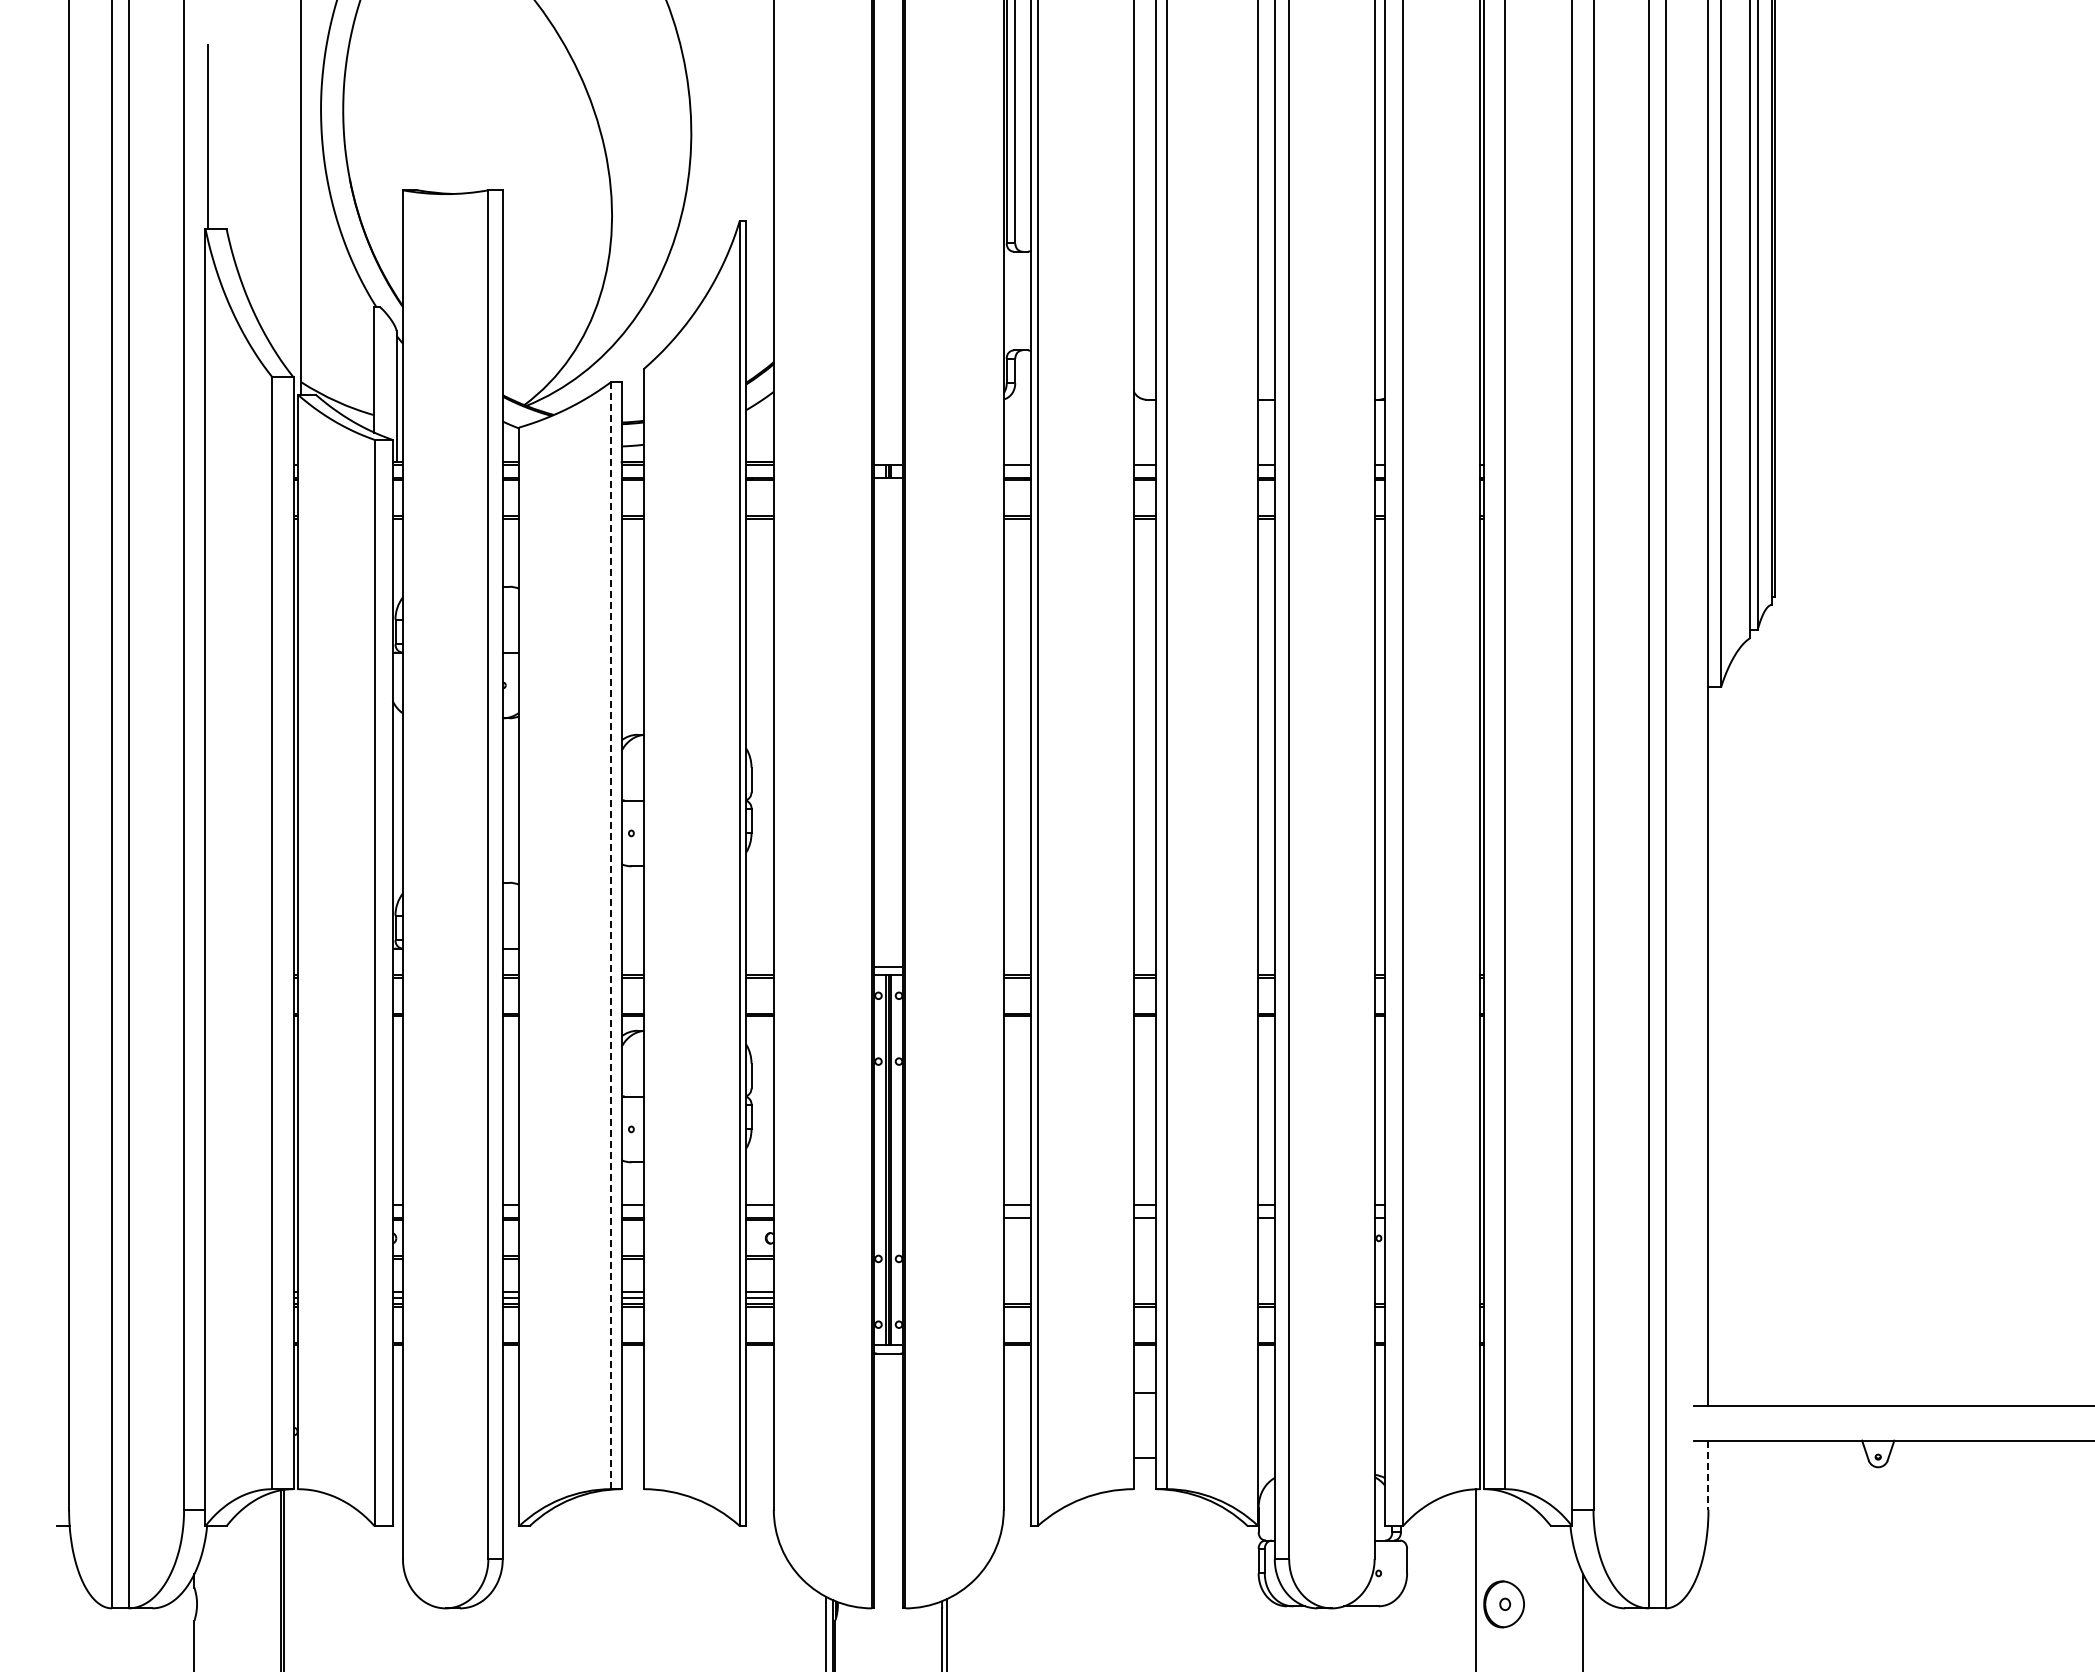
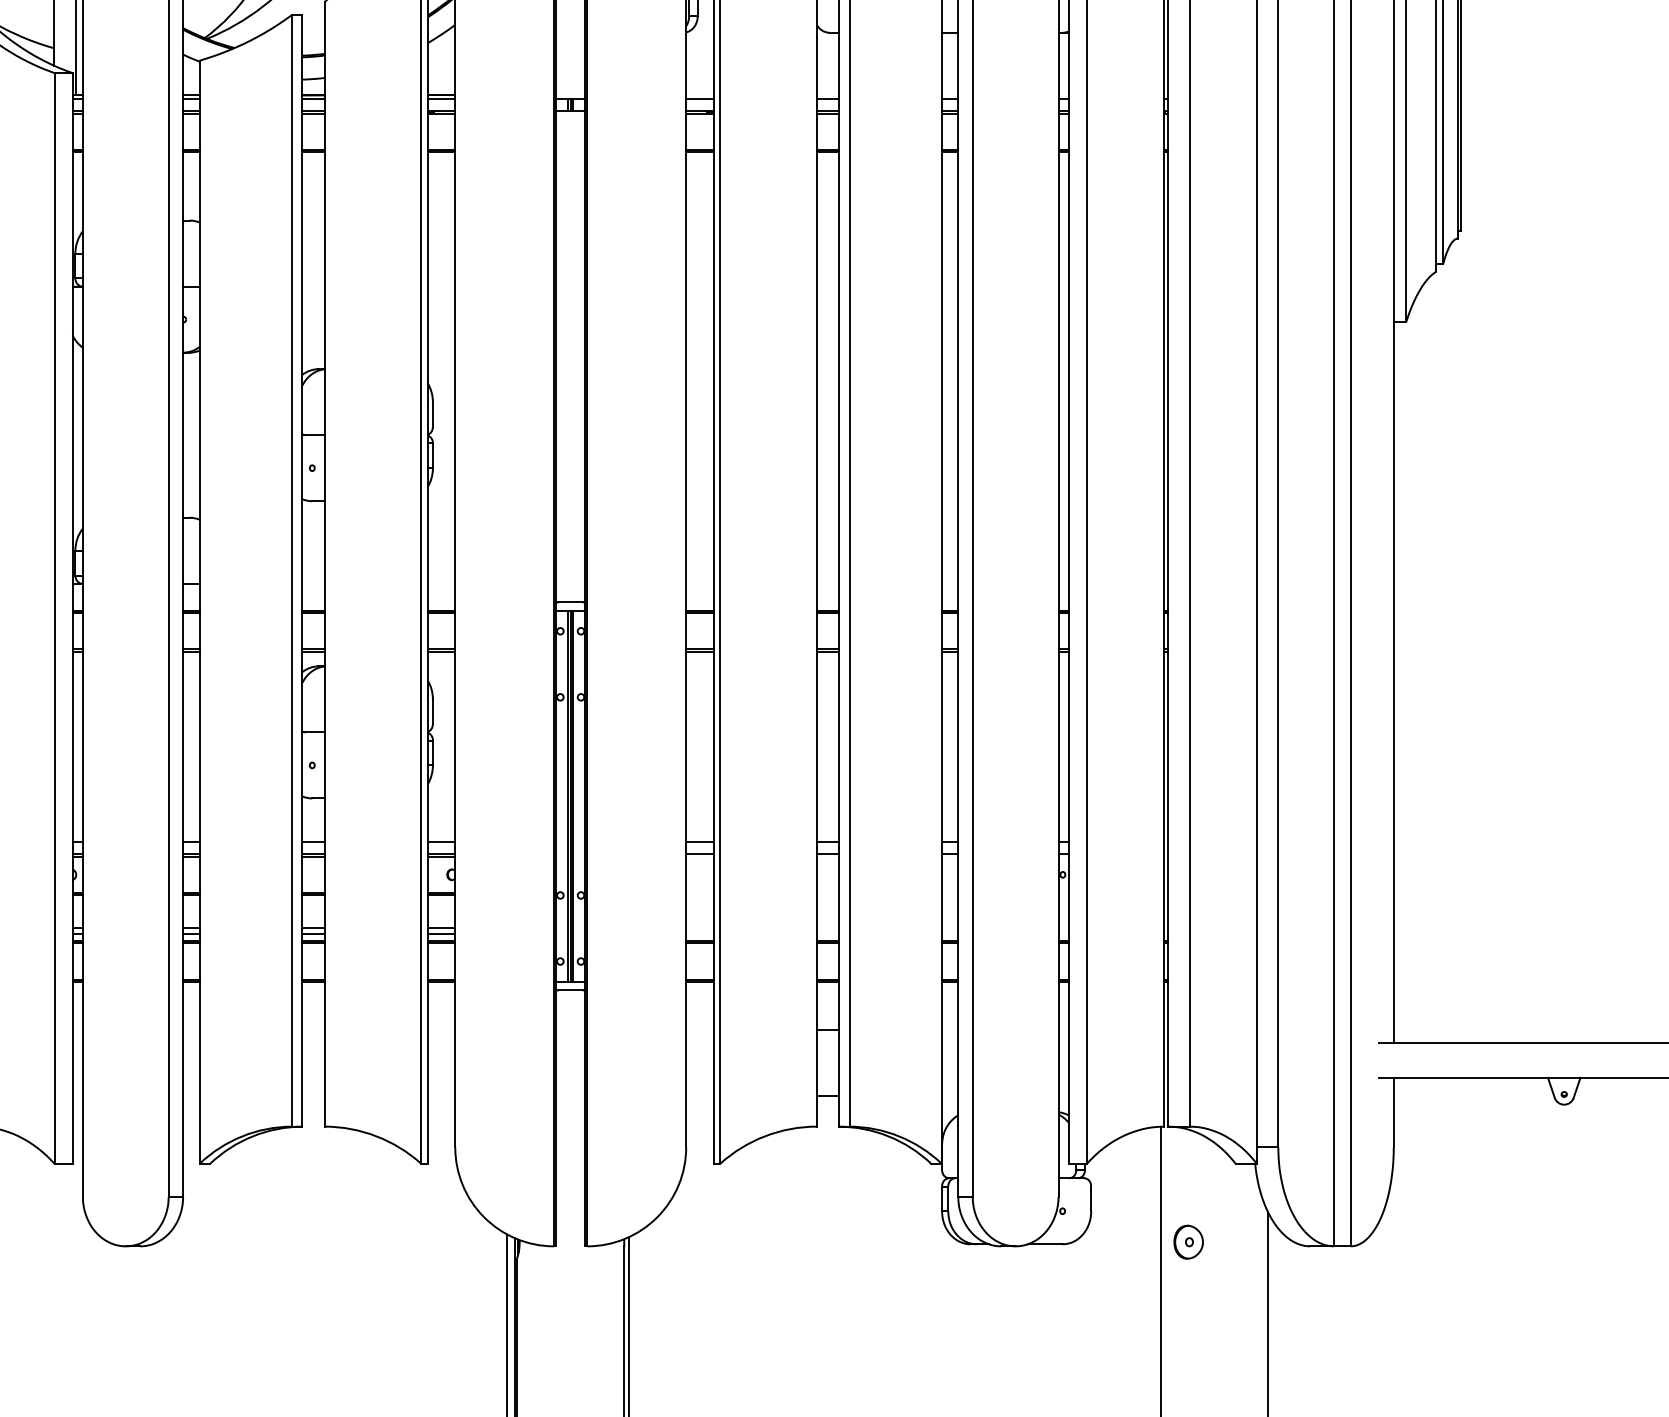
line: (611, 936) -> (292, 571), dashed -> solid
line: (1708, 1475) -> (1393, 1112), dashed -> solid
part: (1504, 1603) -> (1188, 1241), size x0.71

